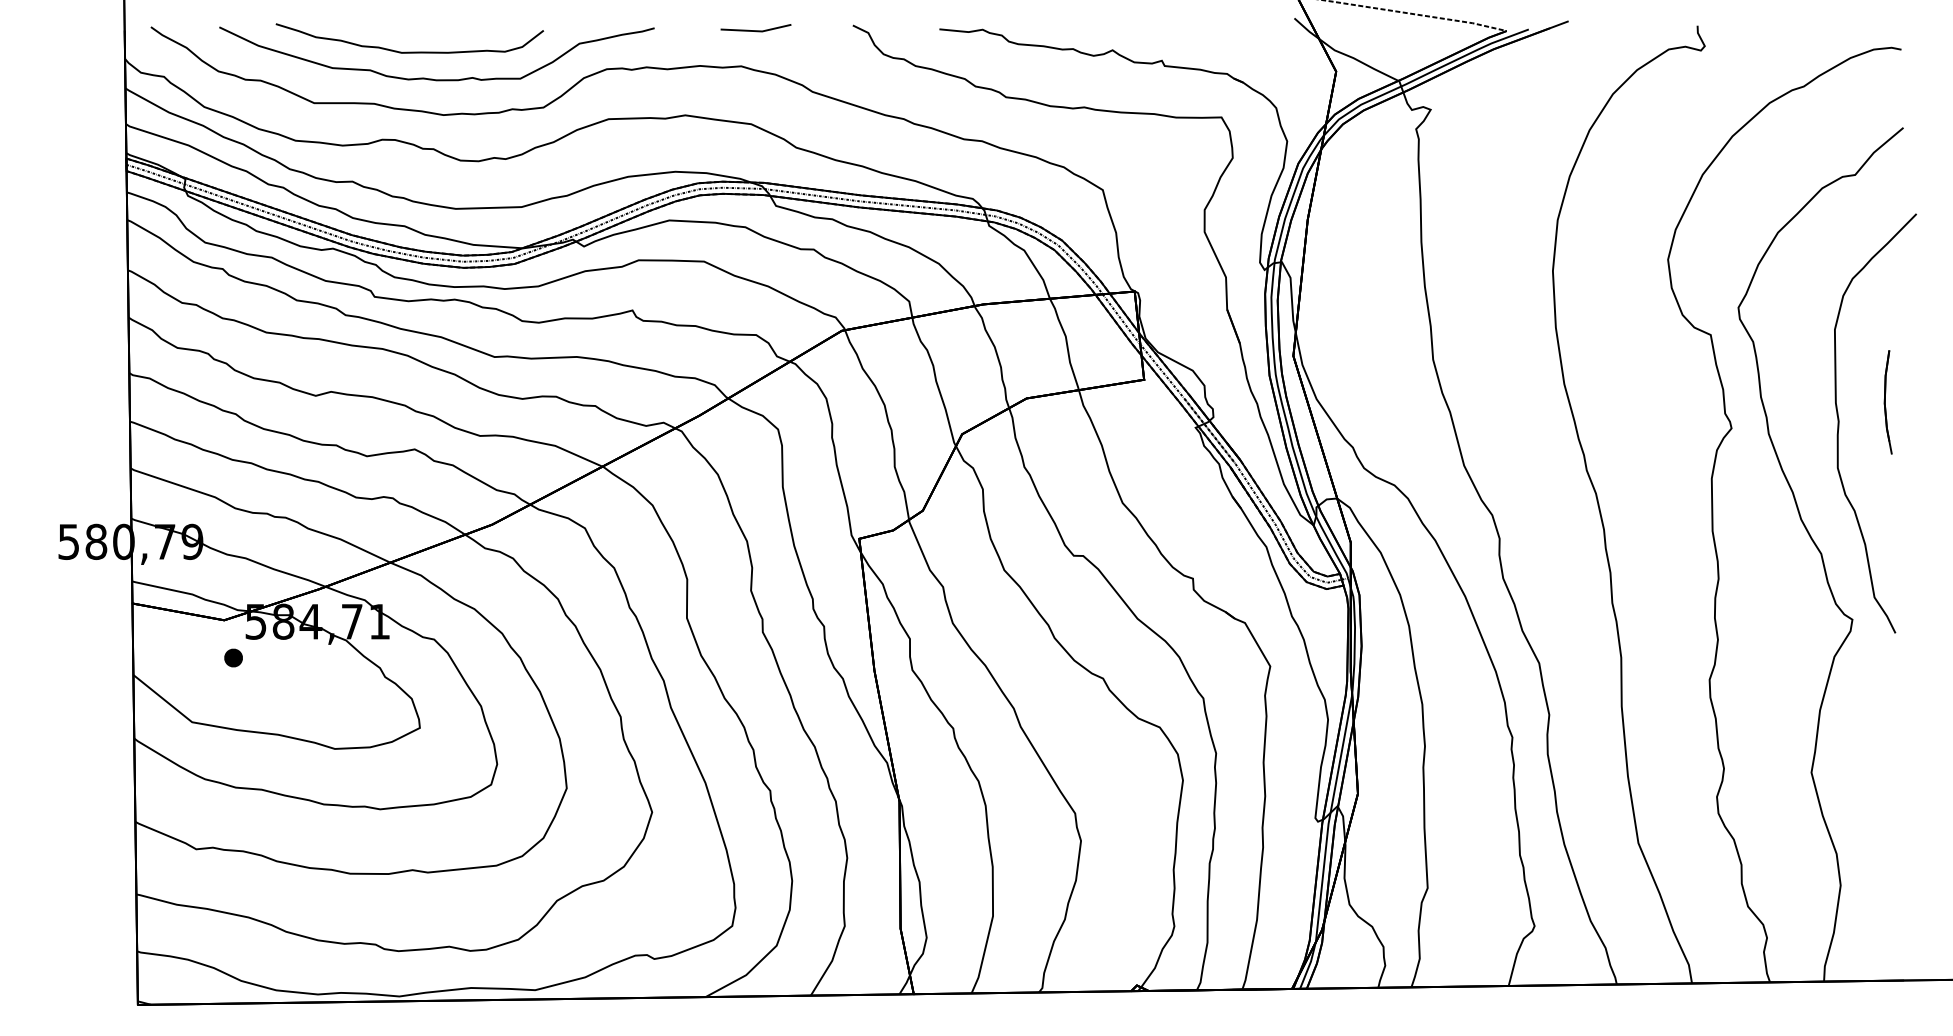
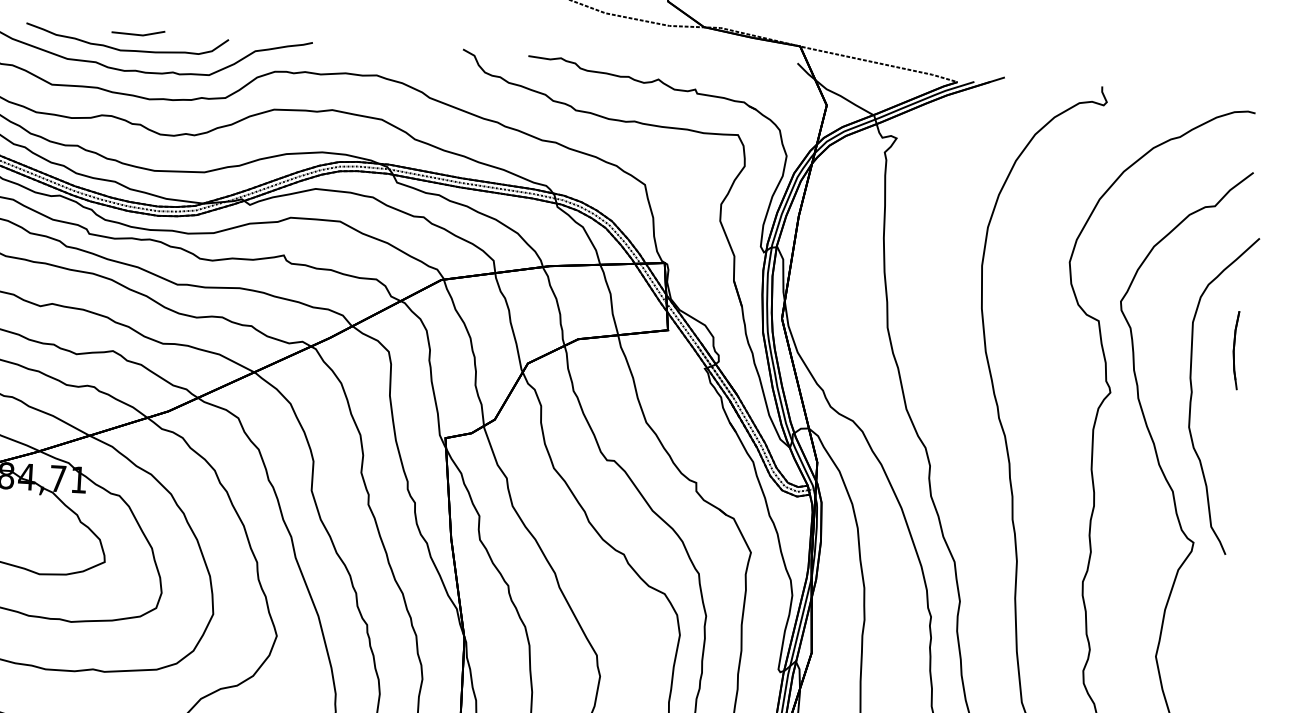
line: (755, 30) -> (137, 34), moved
part: (1887, 402) -> (1235, 350), moved

